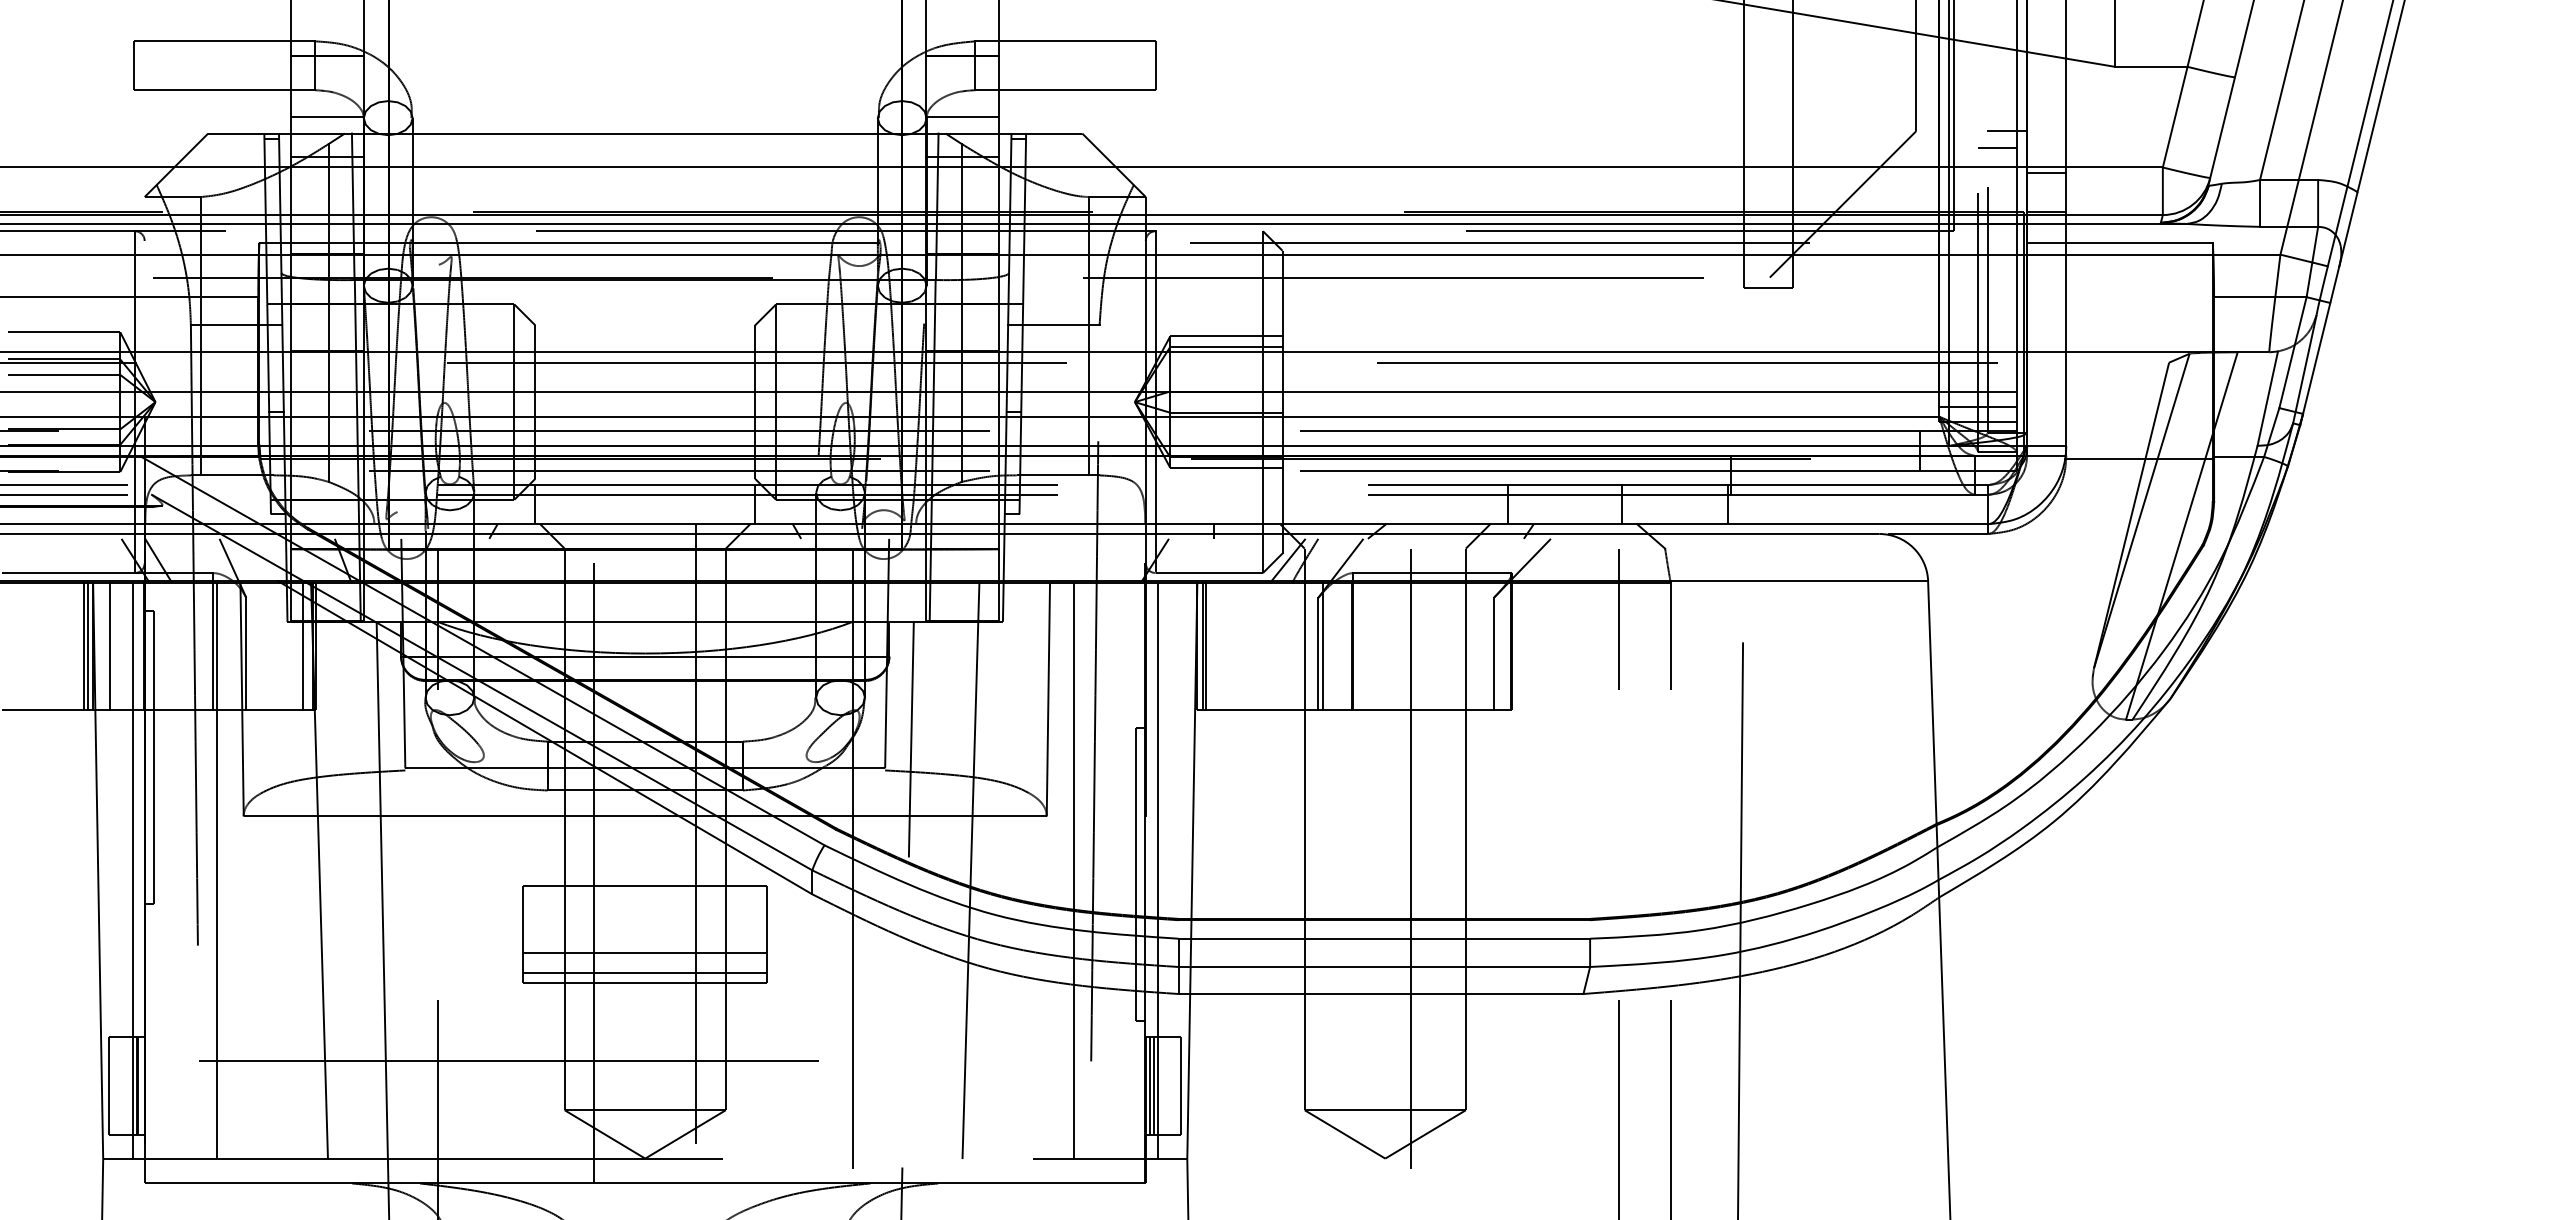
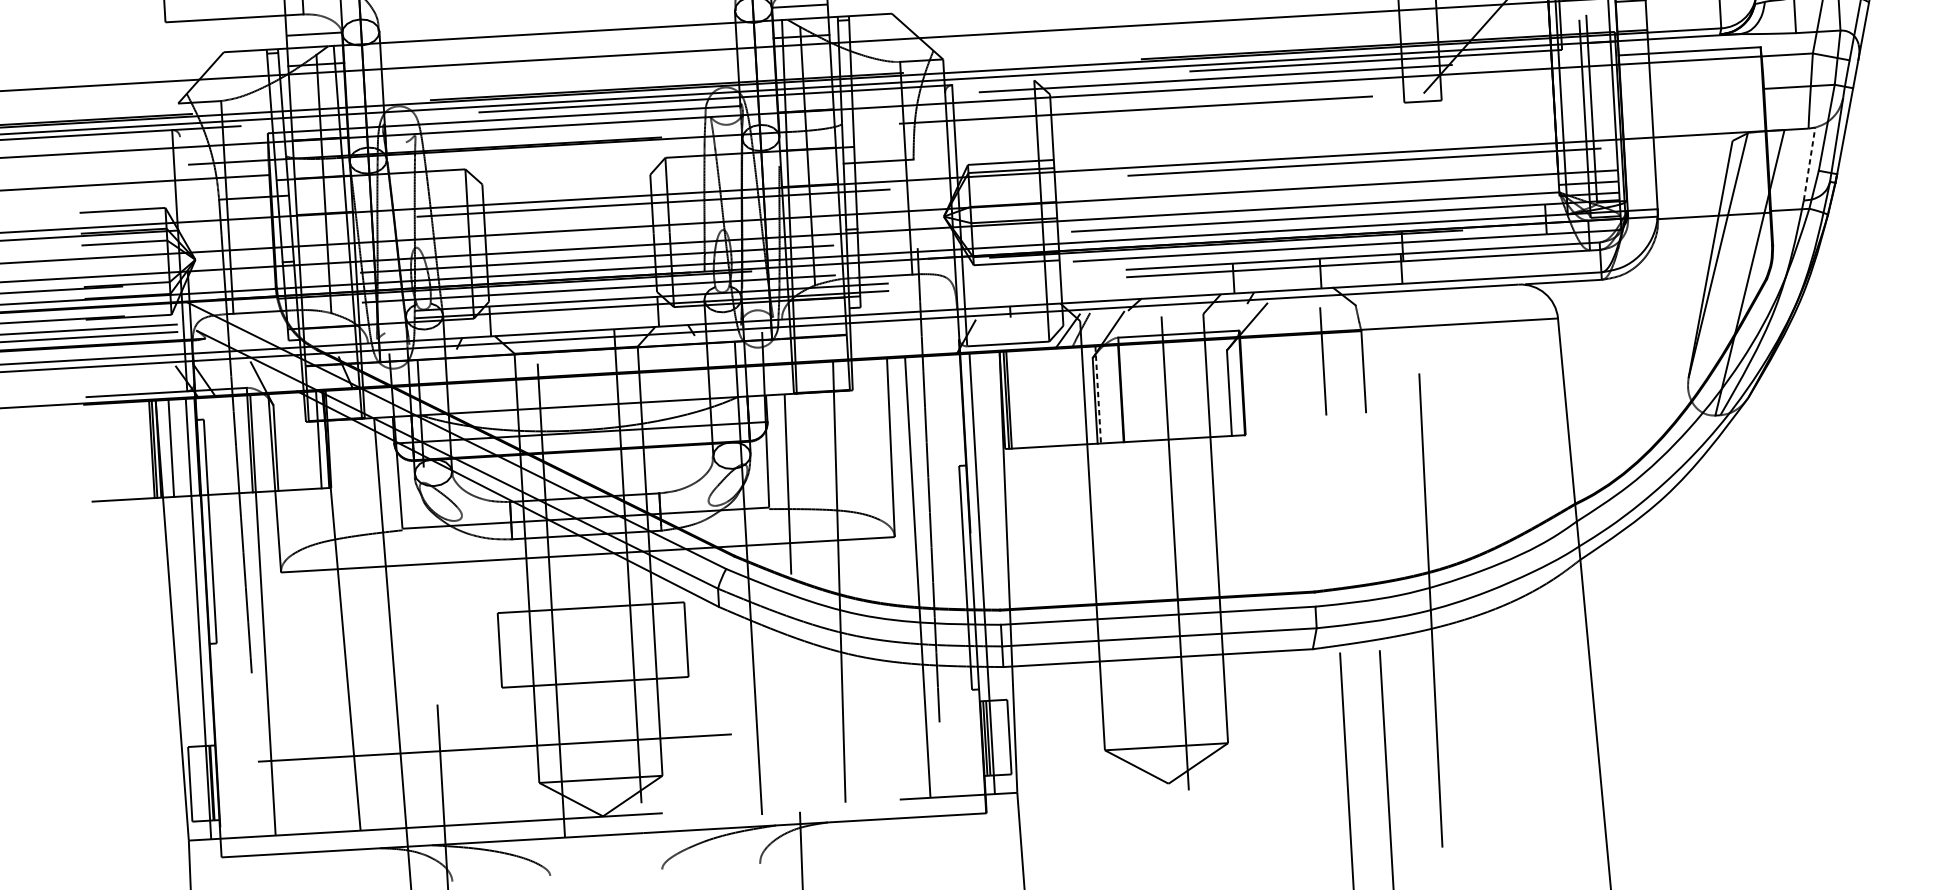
line: (2267, 398) -> (1809, 163), solid -> dashed
line: (1322, 646) -> (1098, 395), solid -> dashed
line: (645, 952) -> (594, 658), removed
line: (645, 972) -> (595, 674), removed

